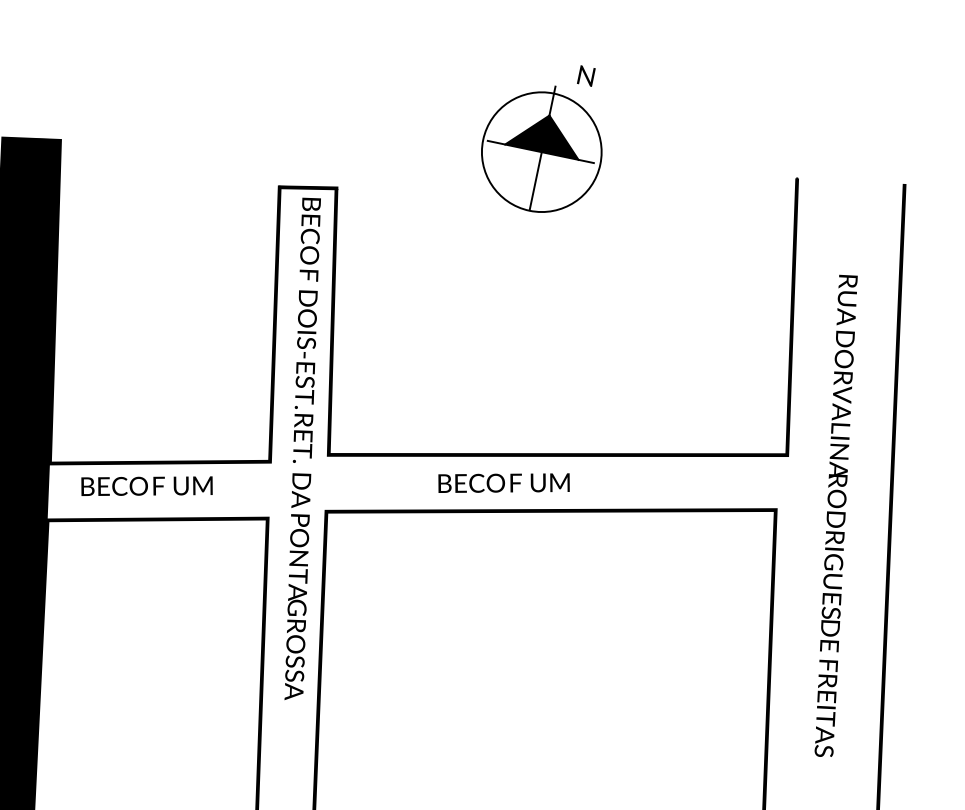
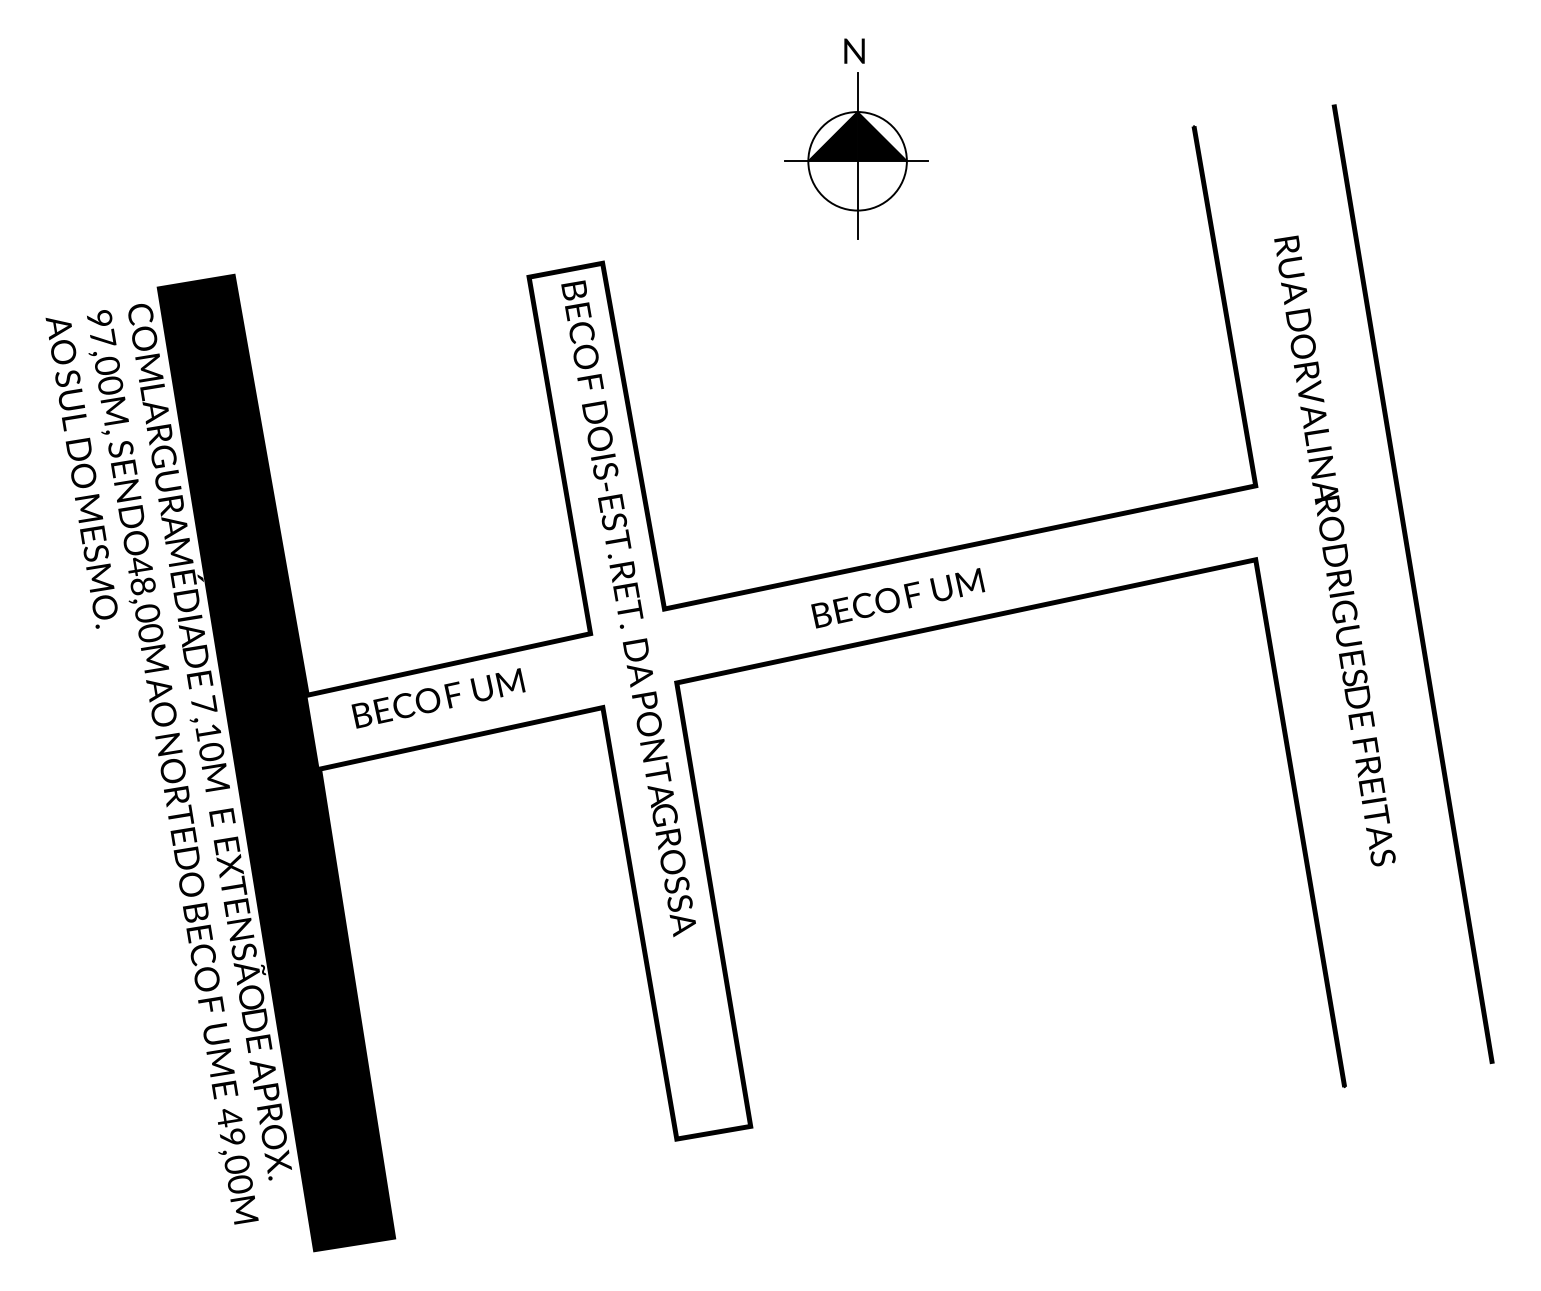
text: (586, 75) -> (854, 50), moved
circle: (541, 152) -> (857, 161), size x0.62

